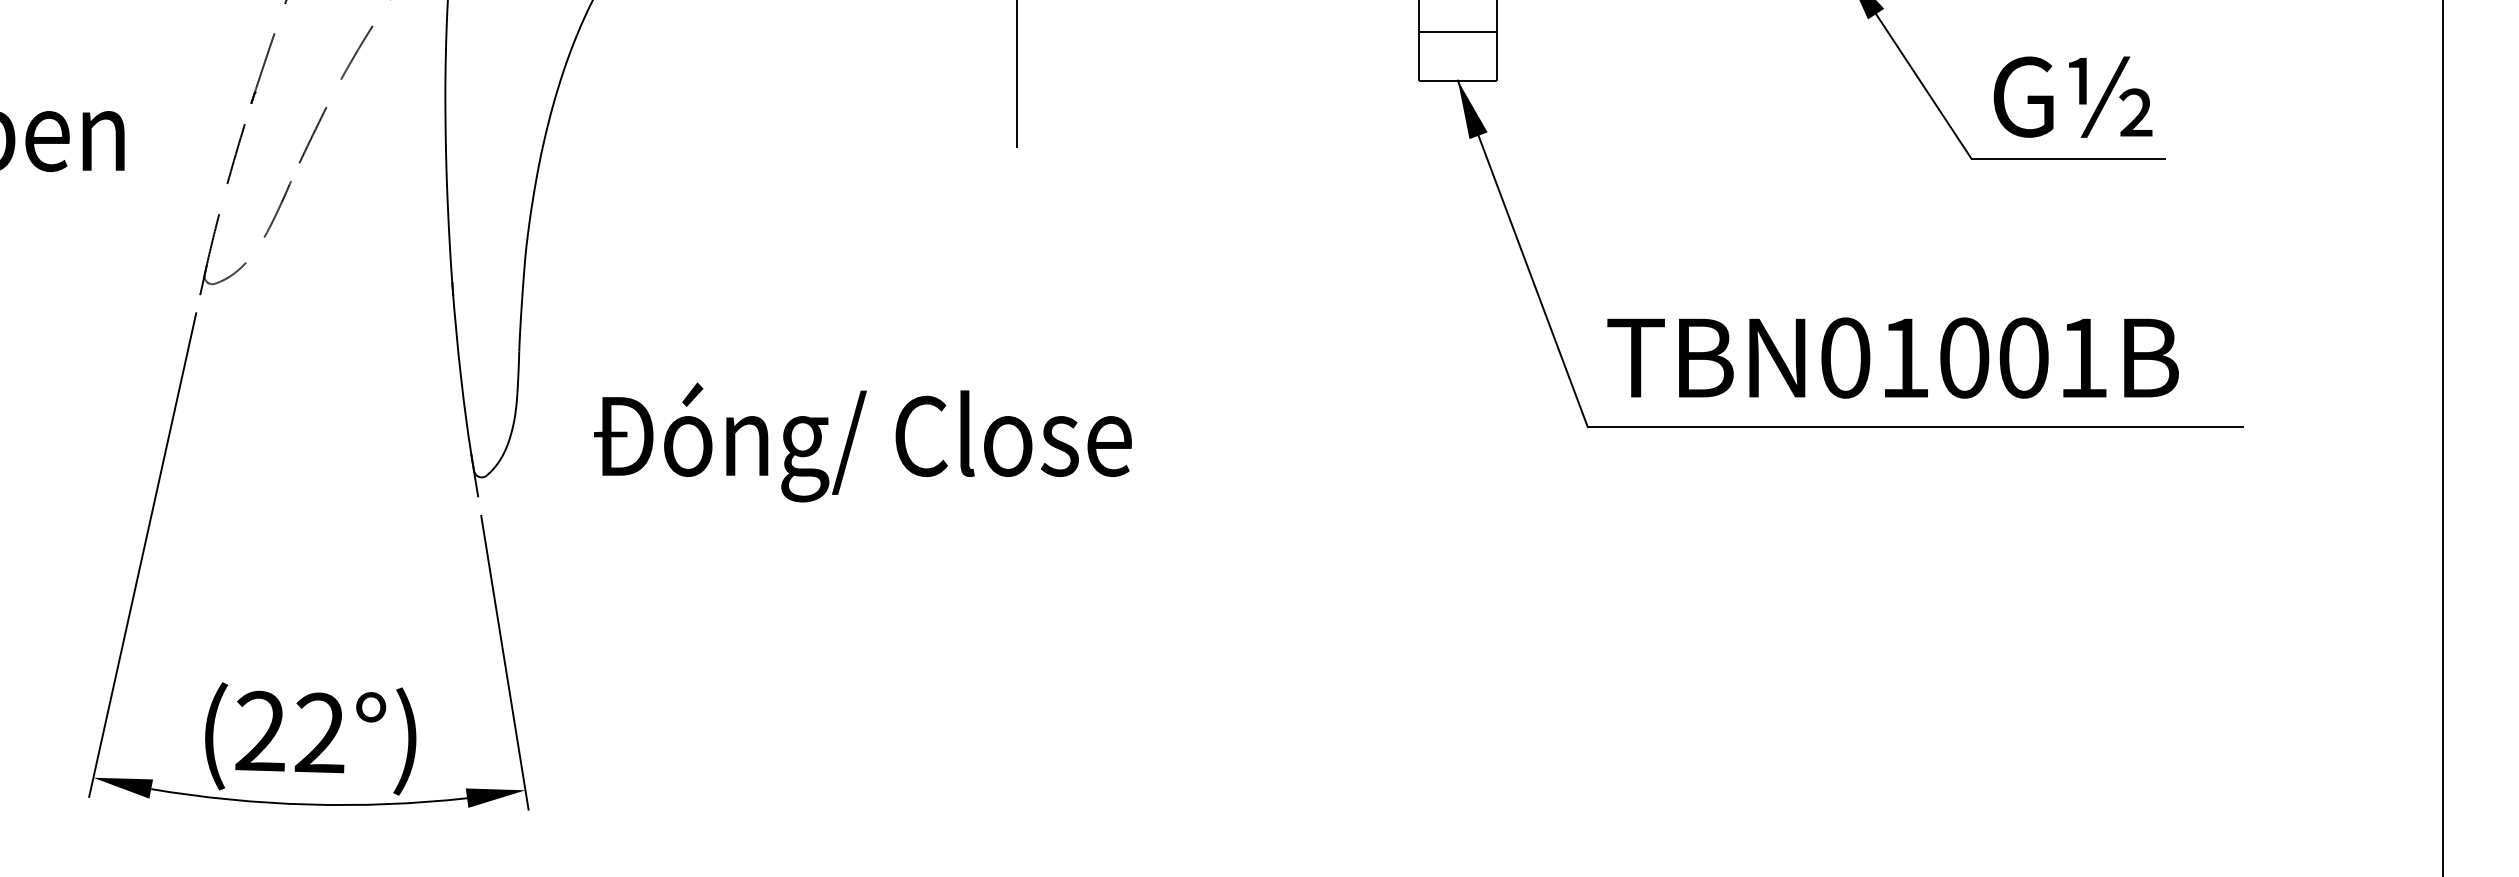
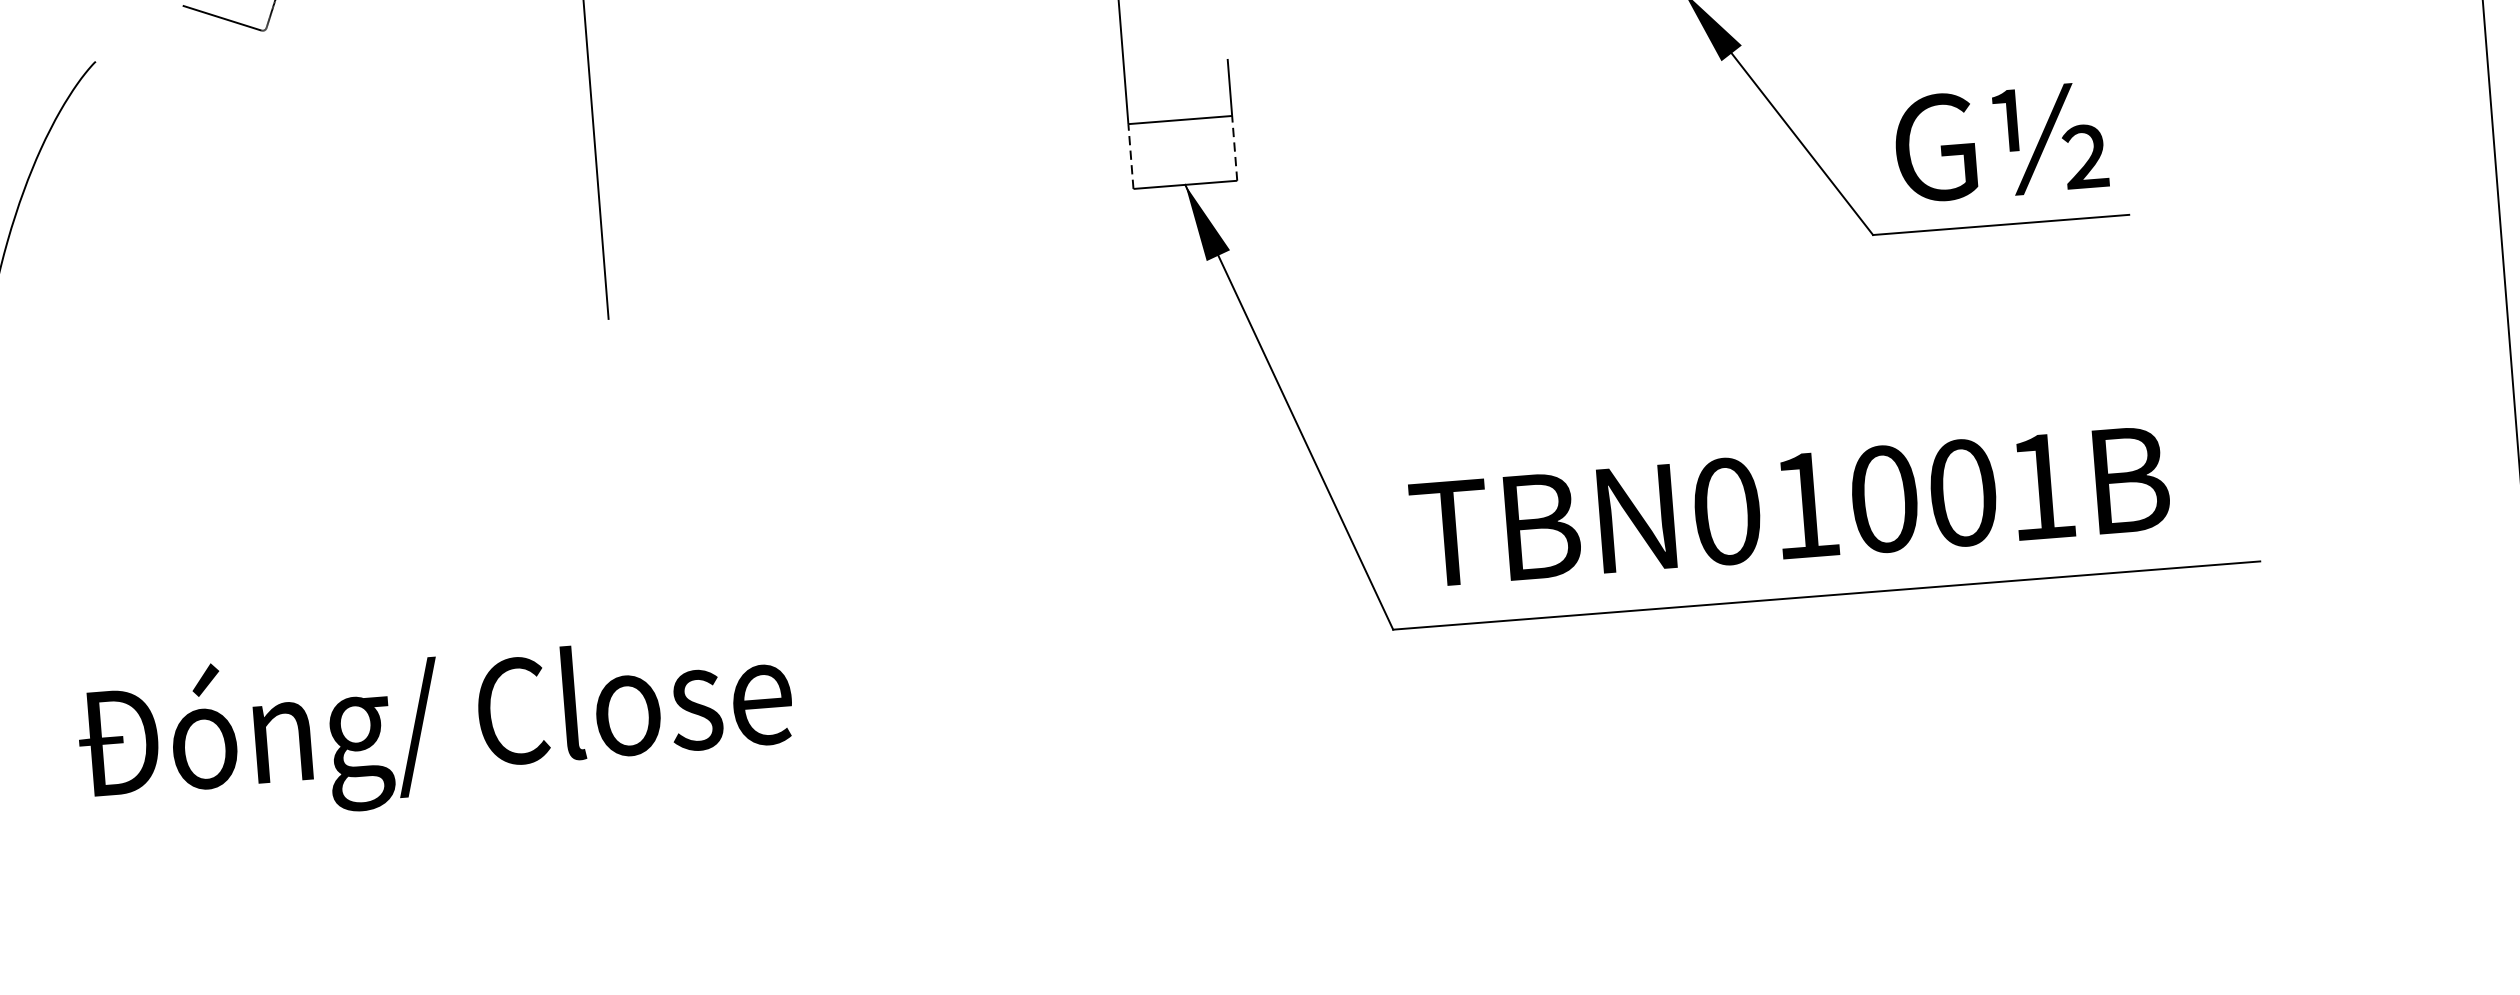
line: (1418, 55) -> (1130, 155), solid -> dashed
line: (1497, 55) -> (1235, 147), solid -> dashed

